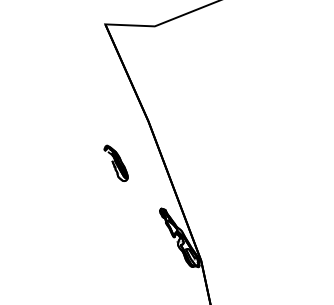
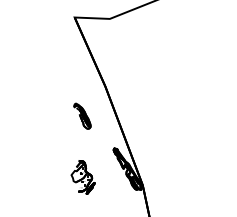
part: (117, 249) -> (83, 177), added

